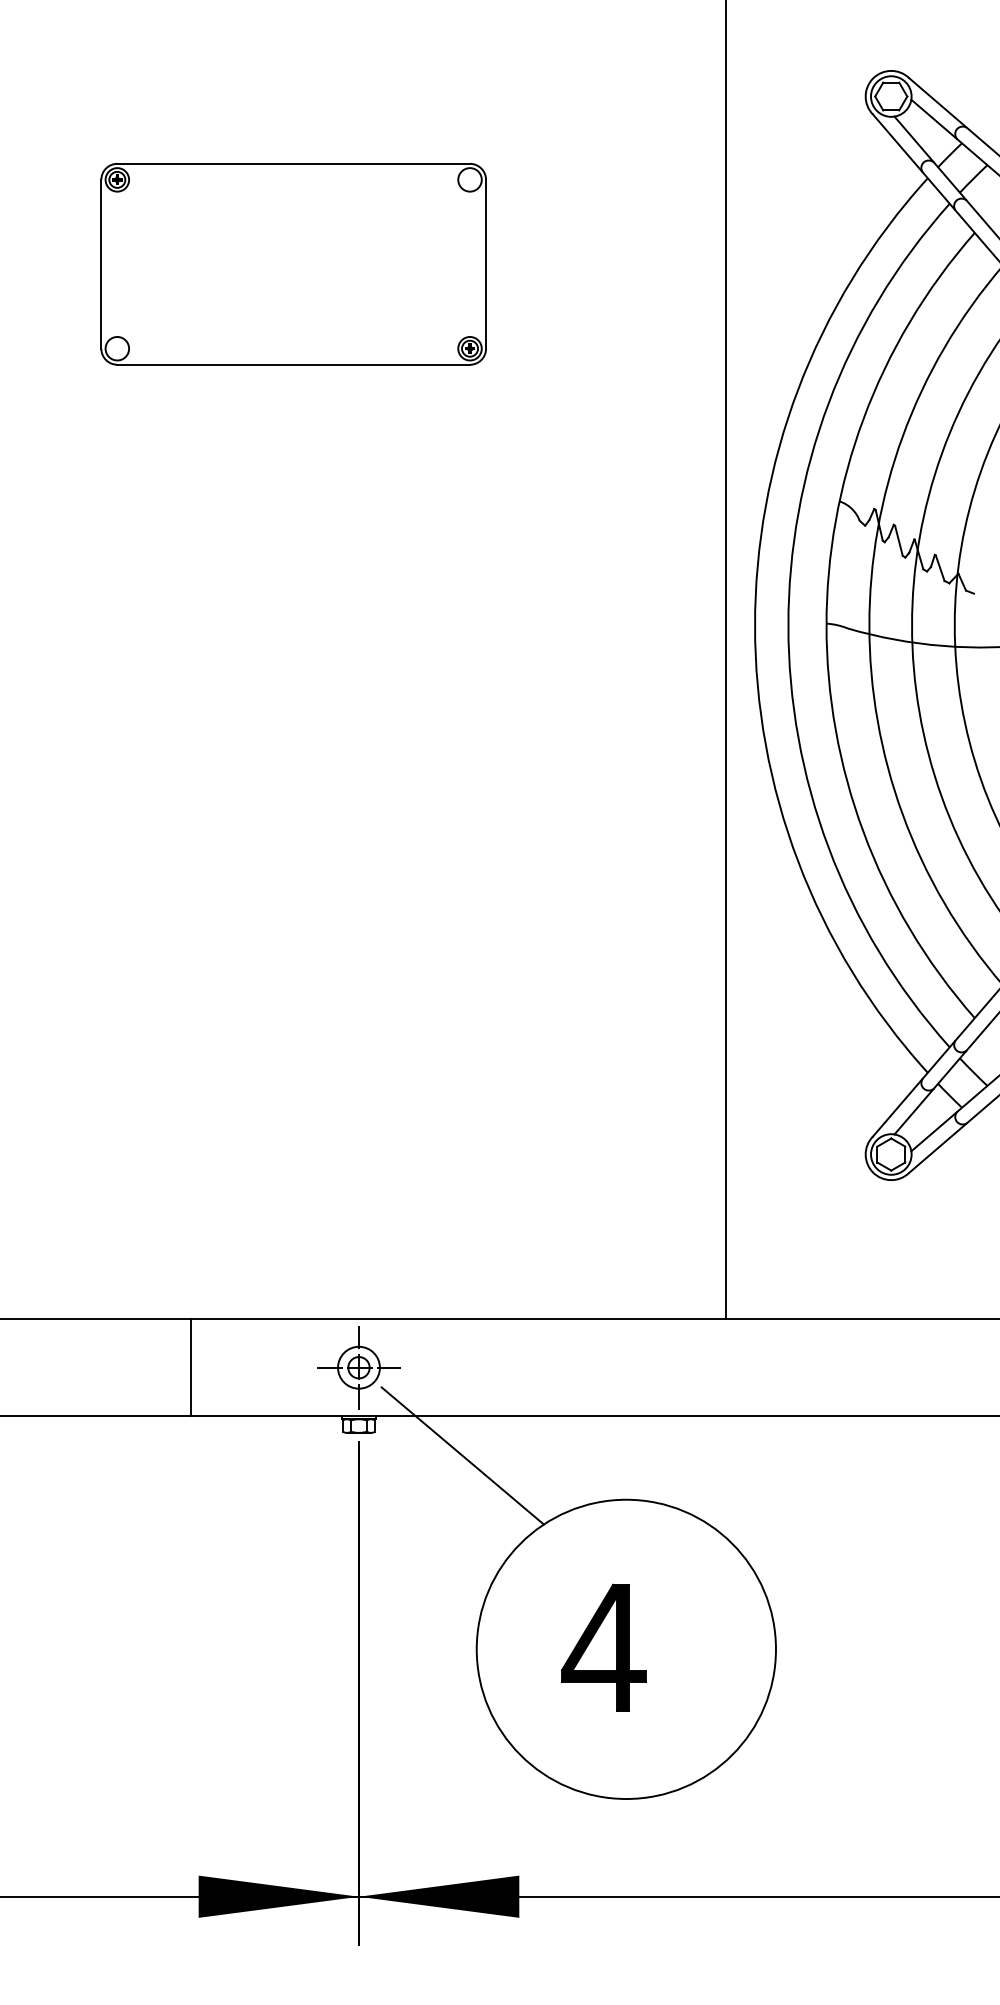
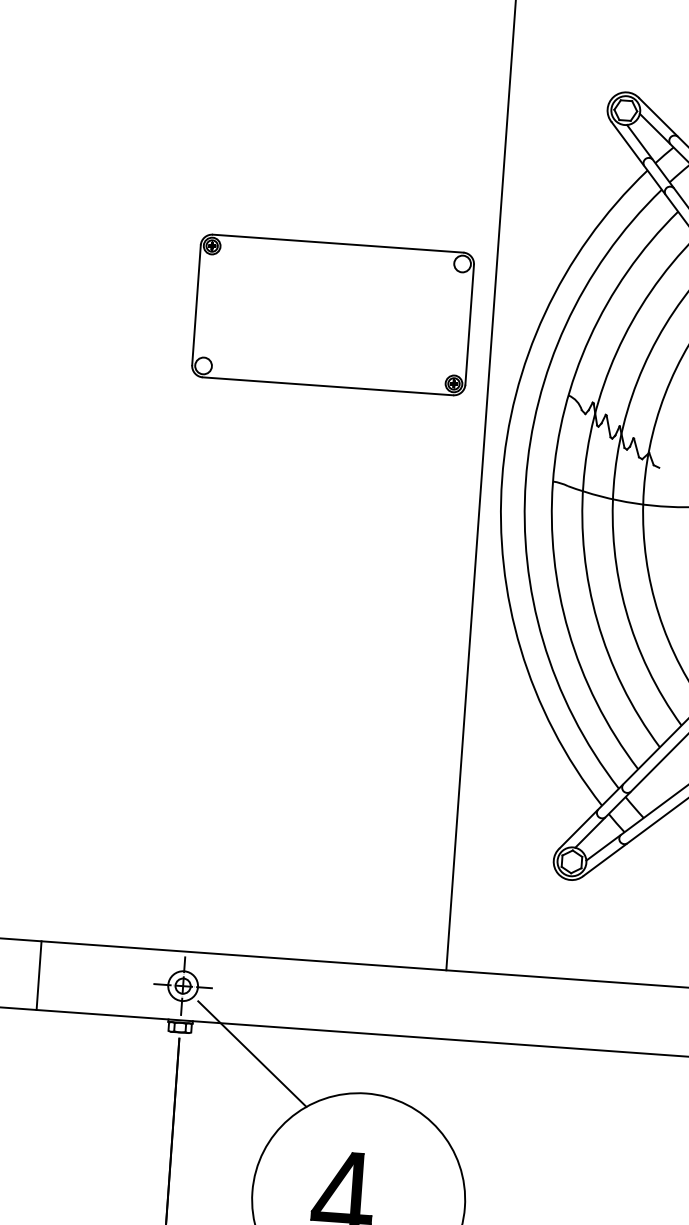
part: (293, 264) -> (332, 315), moved
line: (191, 1367) -> (39, 975), moved

